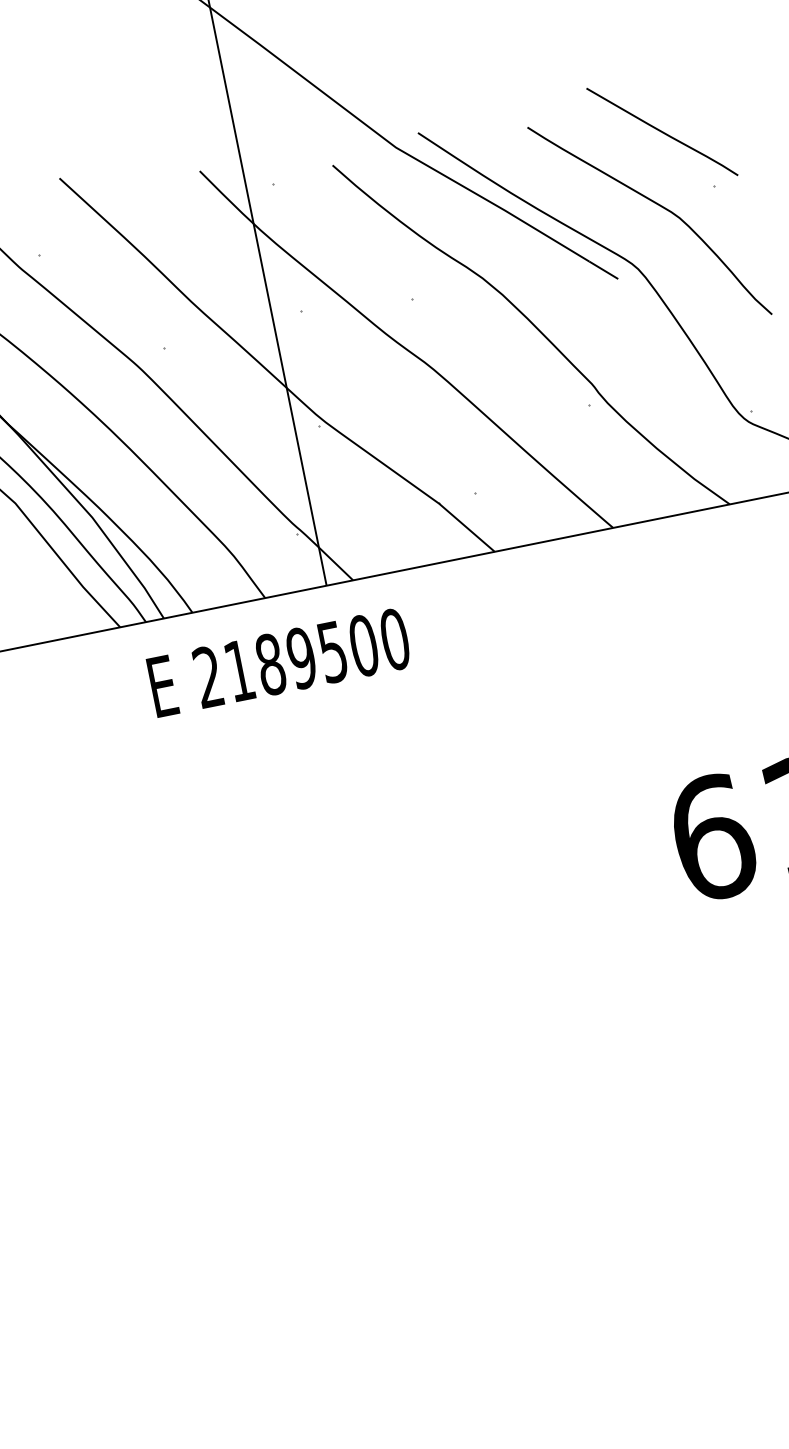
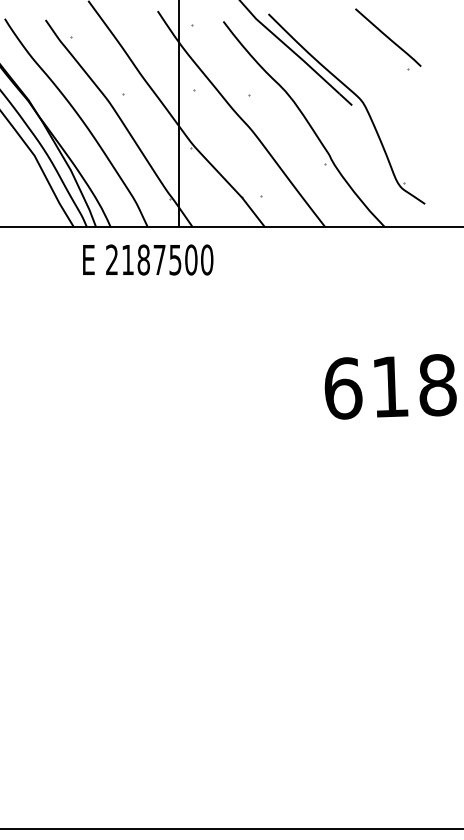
curve: (657, 206) -> (378, 73), removed
text: (301, 657) -> (159, 259), 2189500 -> 2187500

